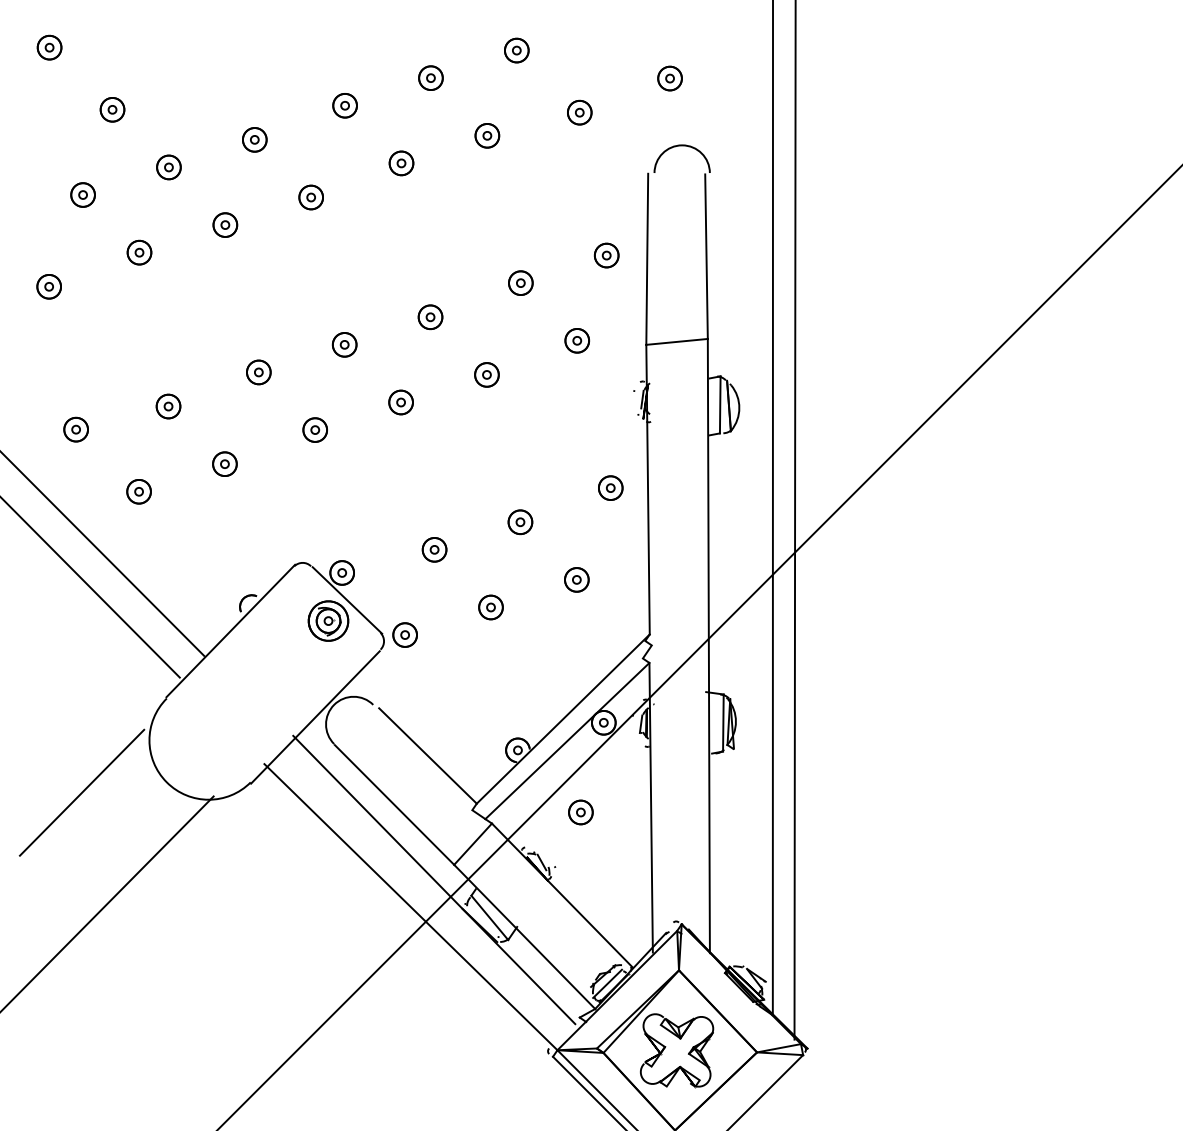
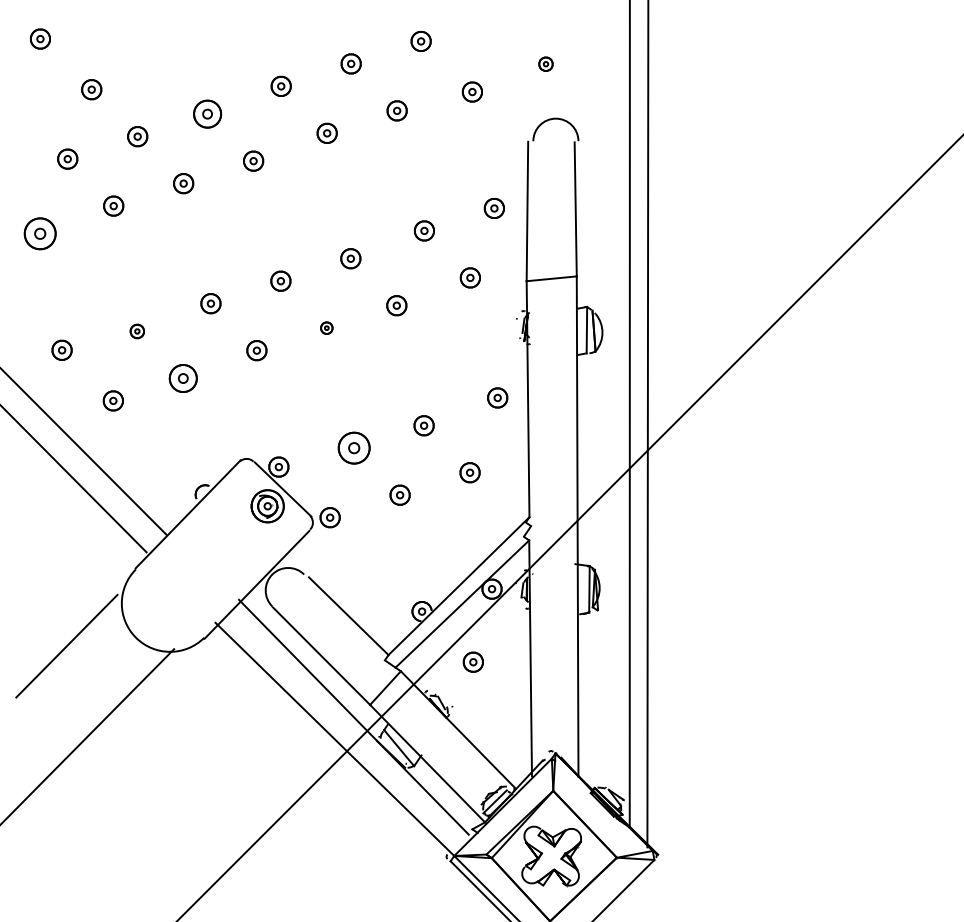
part: (669, 78) -> (545, 64), size x0.7
part: (254, 139) -> (207, 113), size x1.4
part: (48, 286) -> (39, 233), size x1.6
part: (400, 402) -> (326, 328), size x0.6
part: (168, 406) -> (137, 331), size x0.7
part: (224, 463) -> (182, 377), size x1.4
part: (434, 549) -> (354, 447), size x1.6

